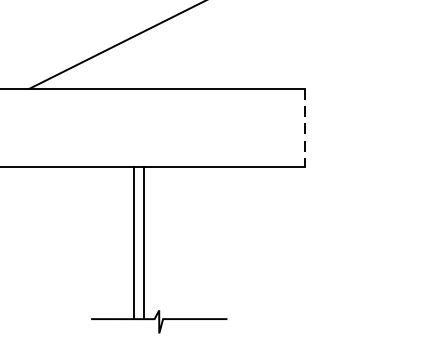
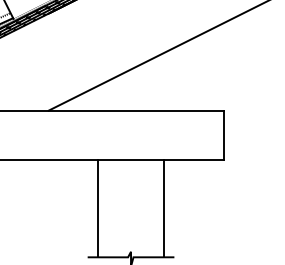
line: (304, 127) -> (223, 135), dashed -> solid
line: (133, 242) -> (97, 208), moved
line: (144, 242) -> (164, 208), moved

